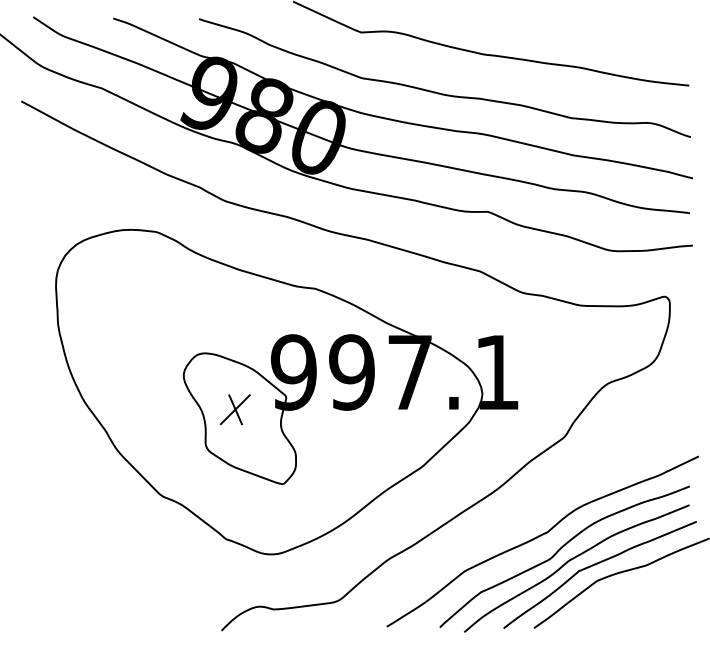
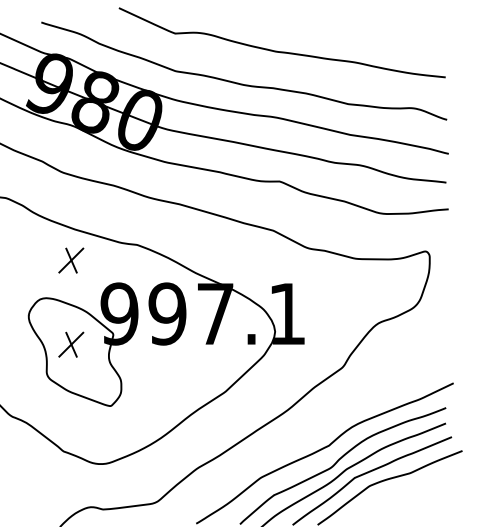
part: (234, 307) -> (70, 260), added

